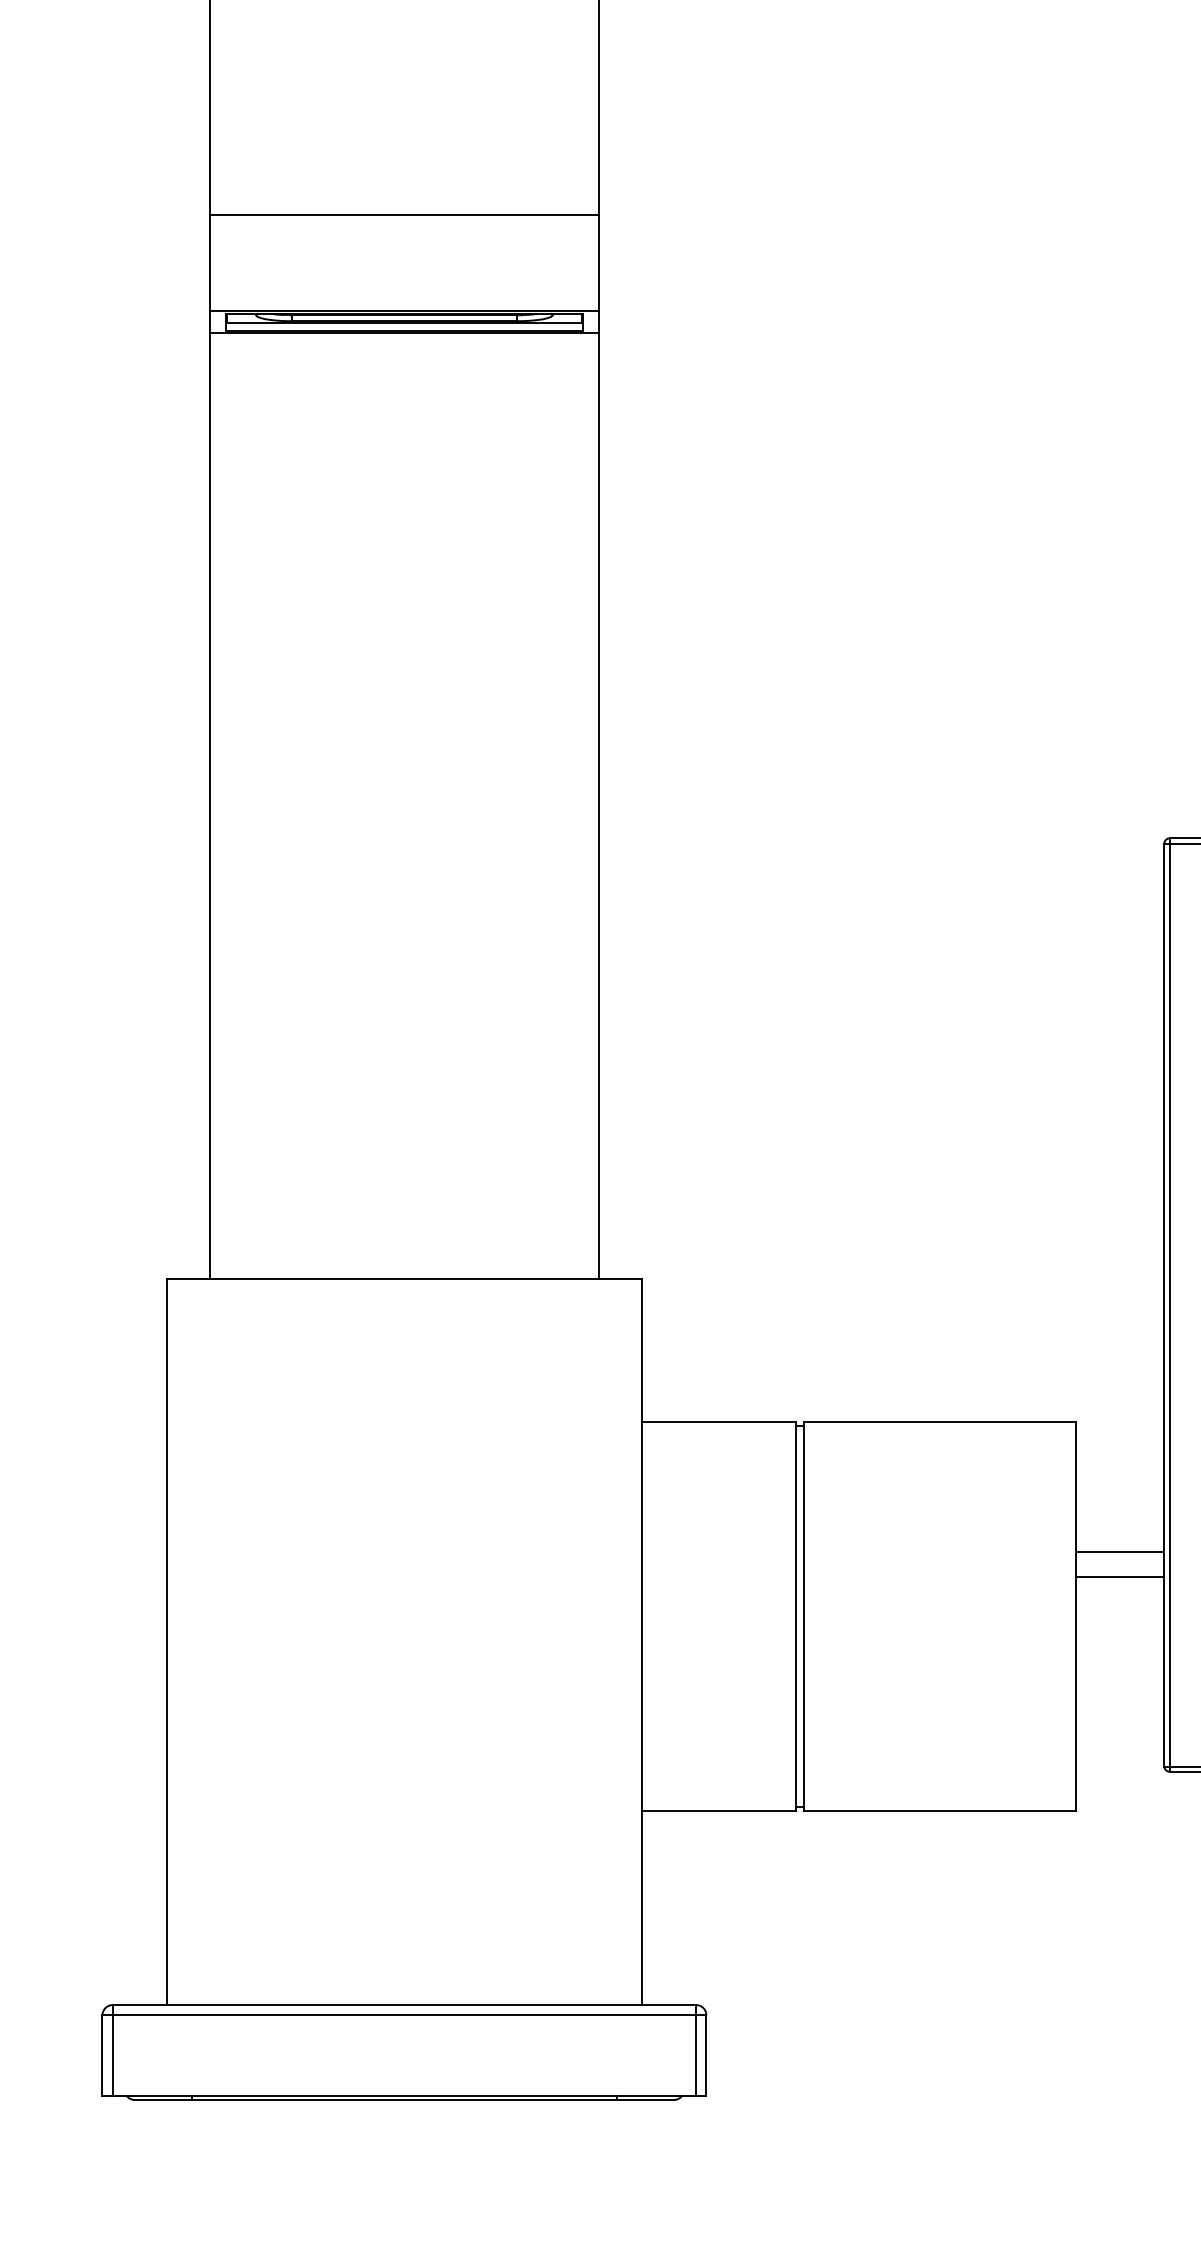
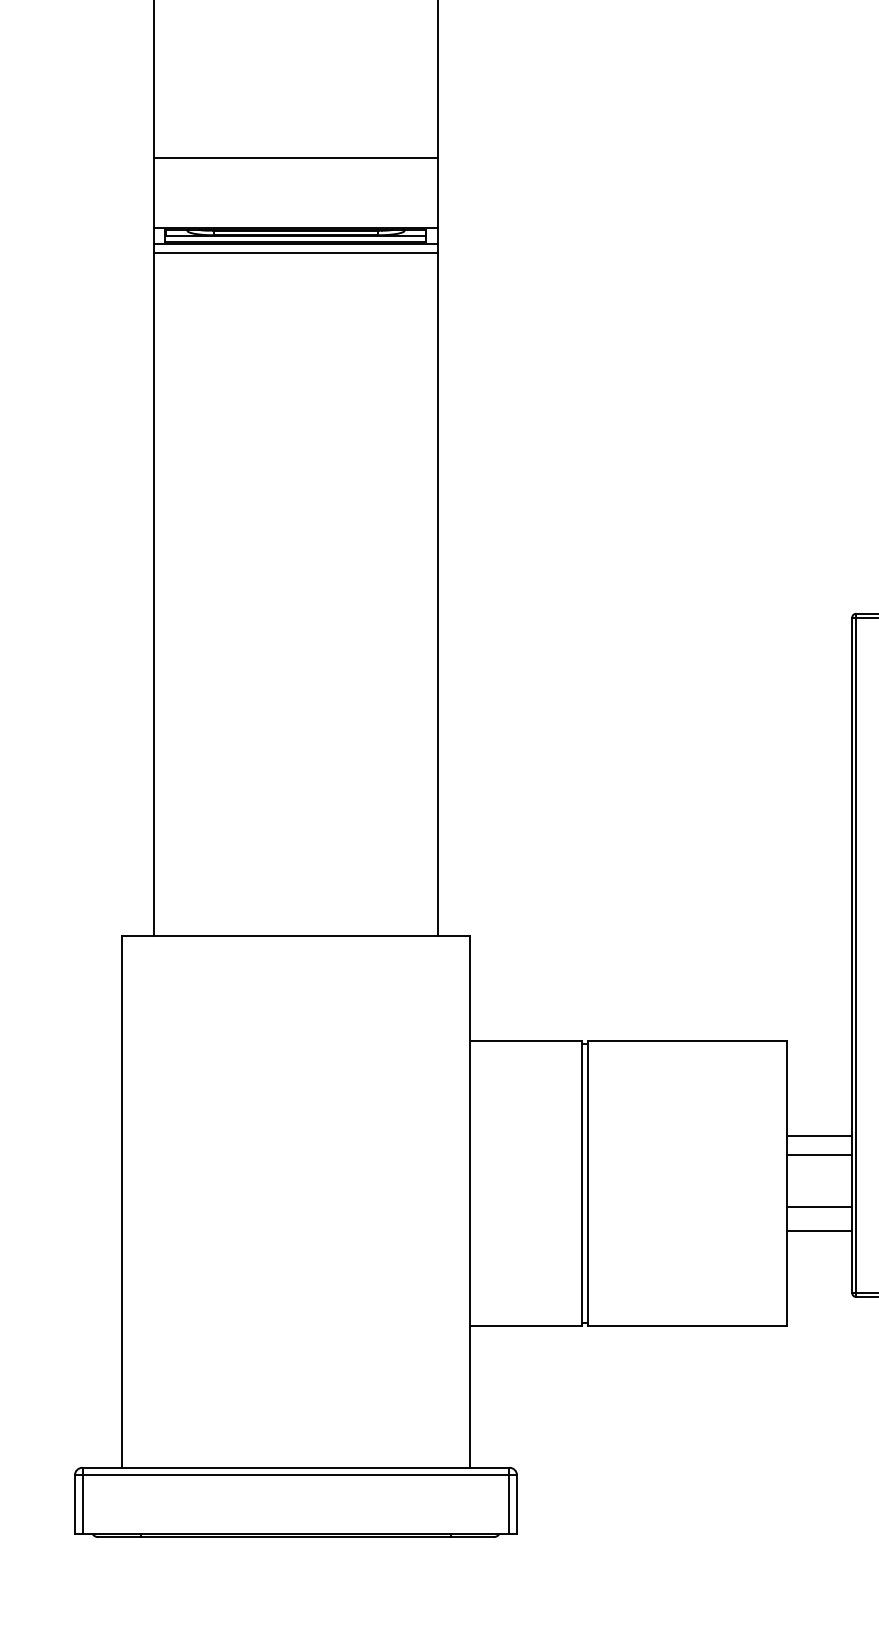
line: (403, 346) -> (295, 253), added
line: (1119, 1648) -> (819, 1206), added
line: (1119, 1680) -> (819, 1230), added

